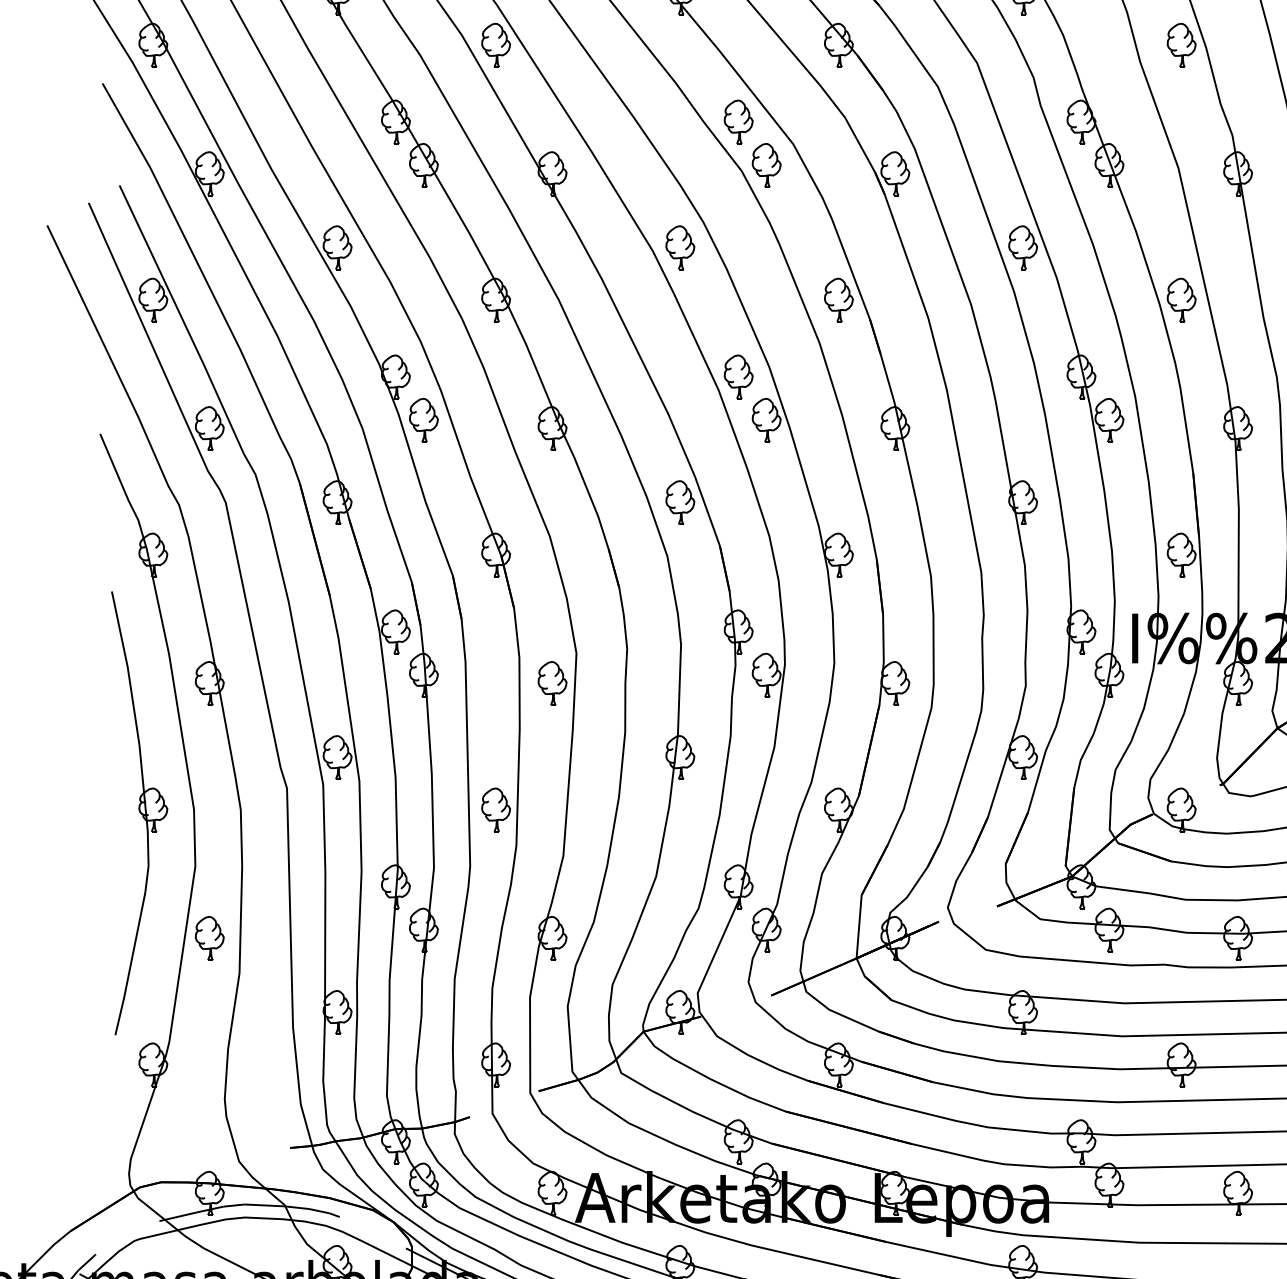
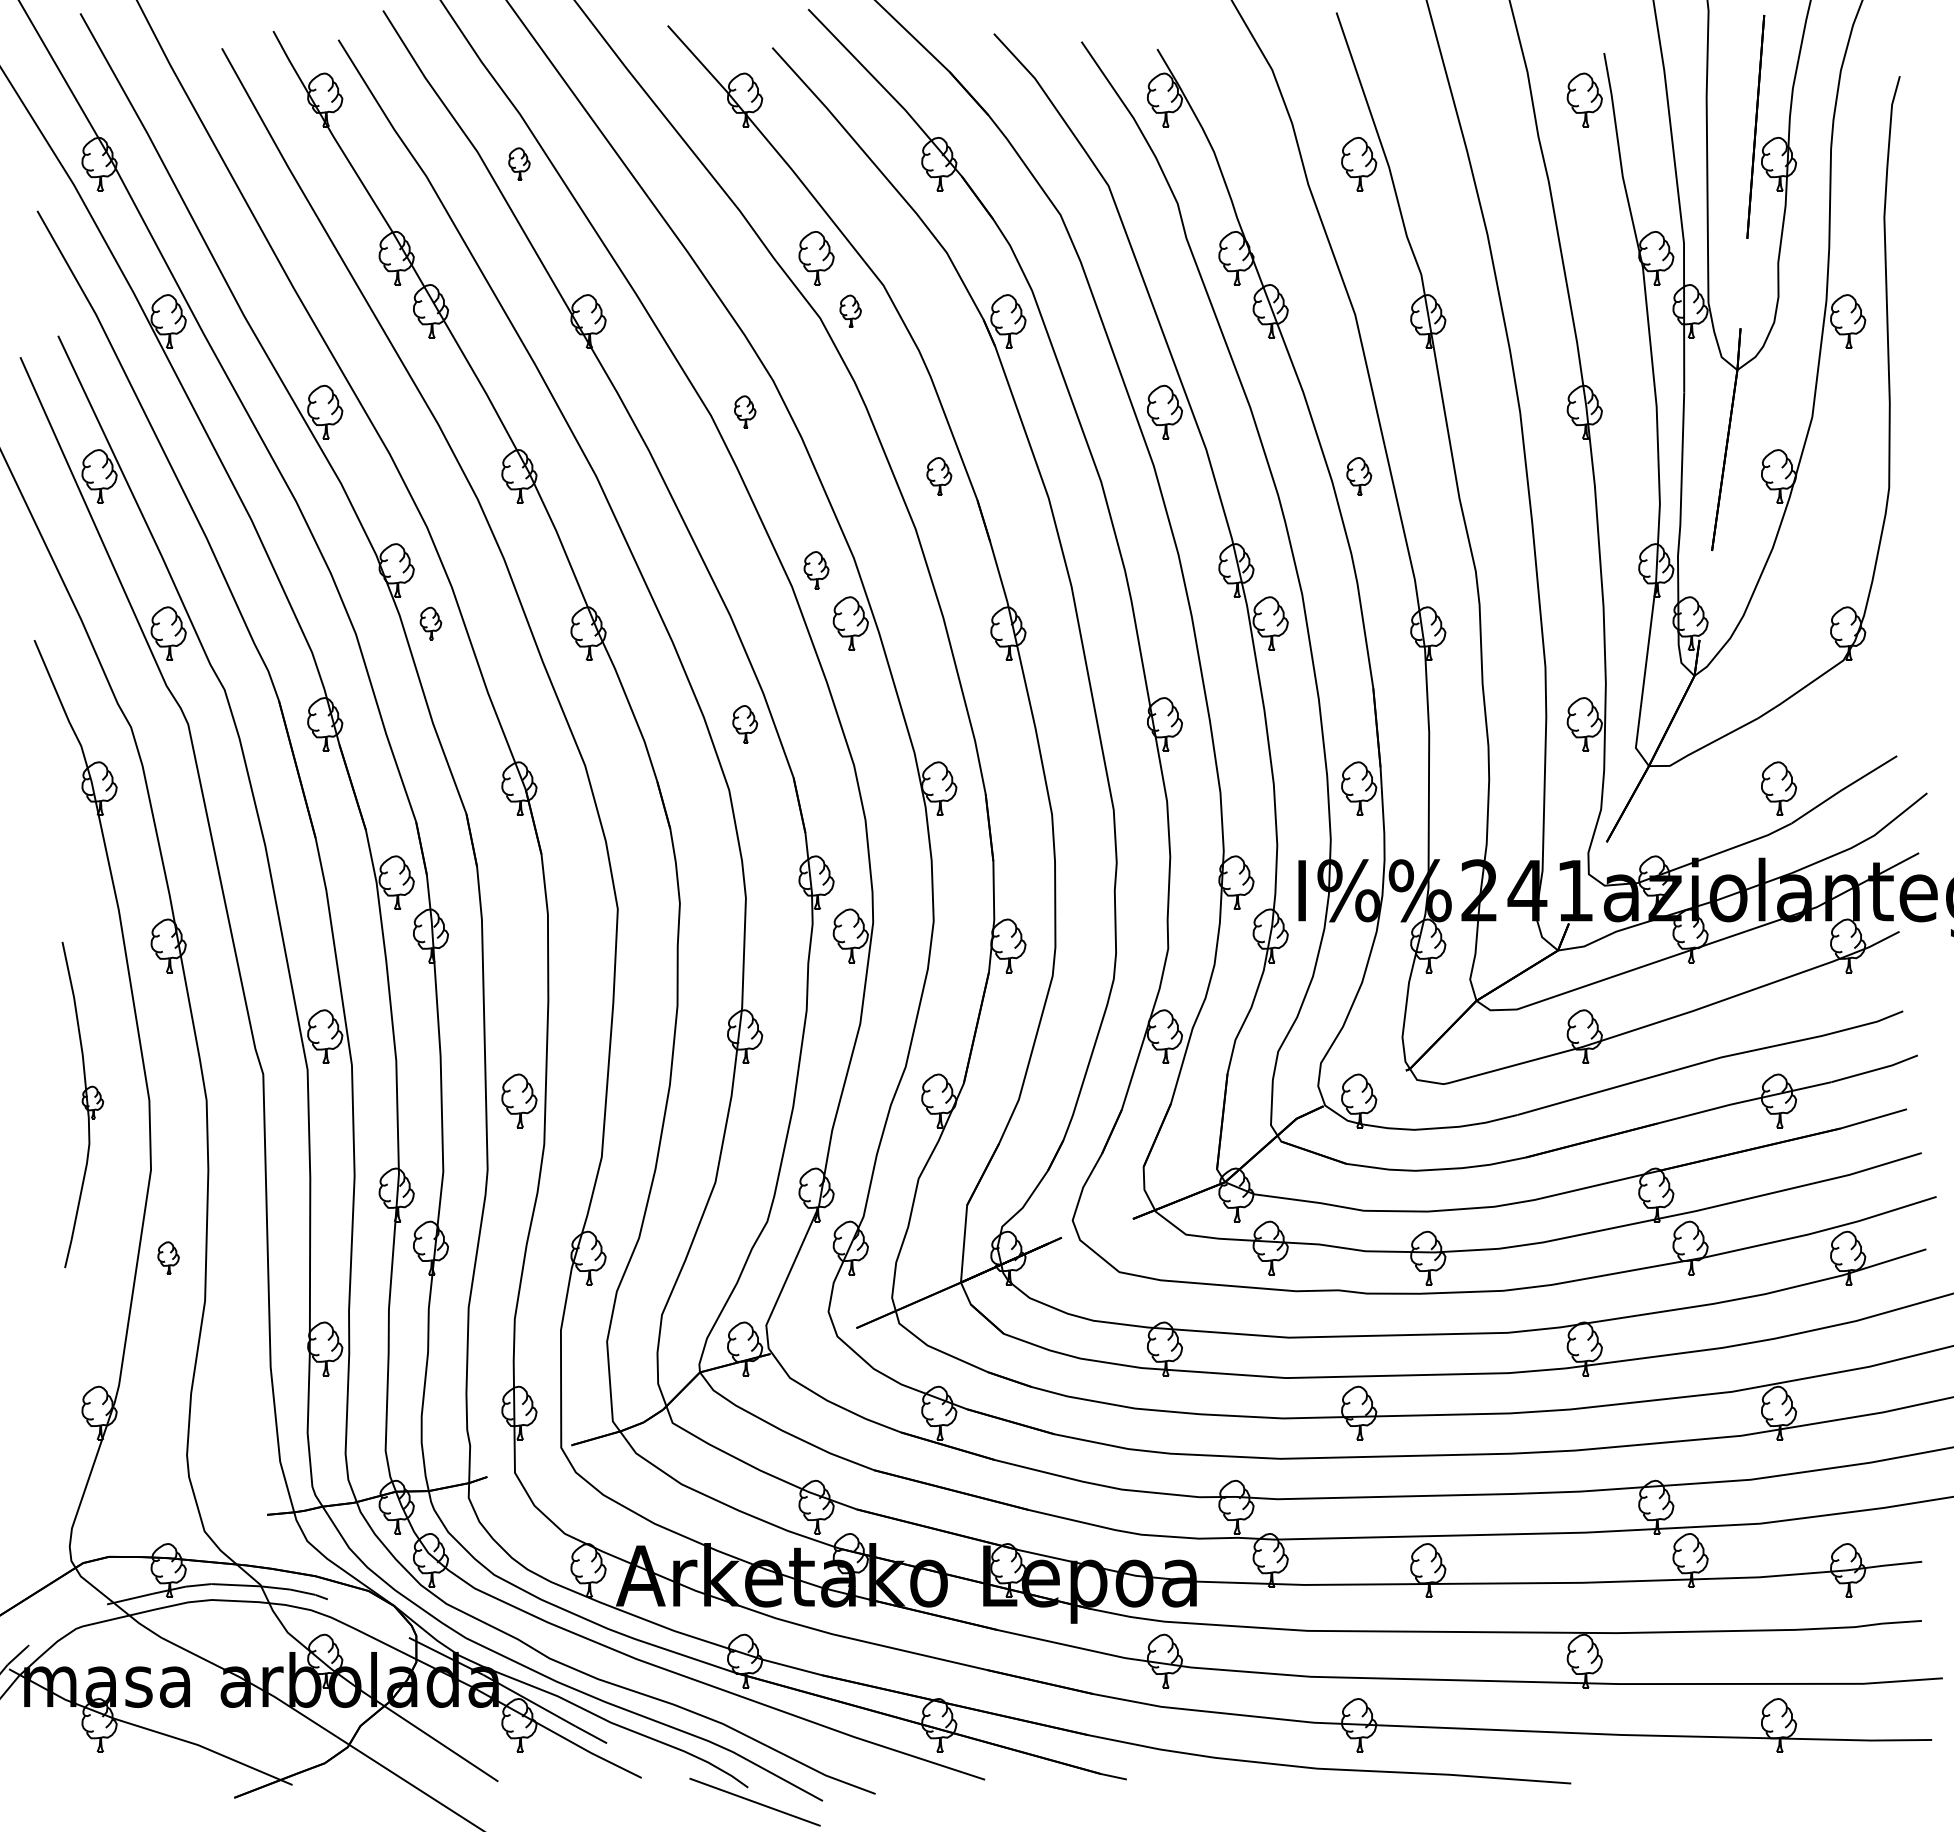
part: (496, 44) -> (519, 163), size x0.6
part: (766, 165) -> (850, 311), size x0.6
part: (680, 247) -> (745, 411), size x0.6
part: (839, 300) -> (939, 476), size x0.7
part: (1181, 300) -> (1359, 476), size x0.7
part: (738, 377) -> (816, 570), size x0.7
part: (423, 420) -> (430, 623), size x0.6
part: (680, 502) -> (745, 724), size x0.7
part: (552, 683) -> (588, 945), removed
part: (139, 812) -> (82, 1104), size x0.6
part: (209, 937) -> (168, 1257), size x0.6

